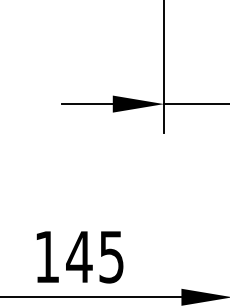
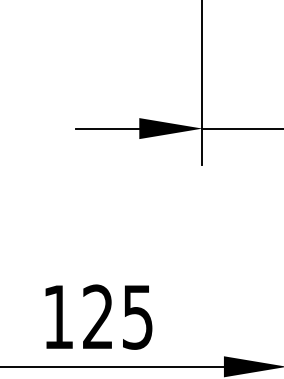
text: (78, 256) -> (97, 316), 145 -> 125

